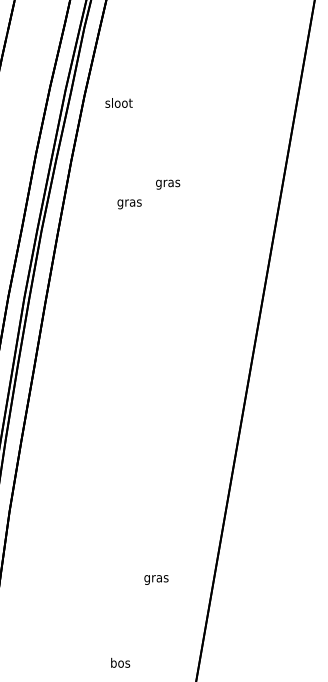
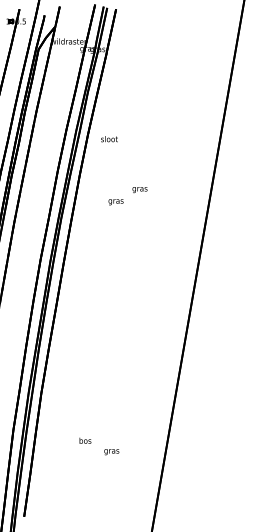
text: (156, 580) -> (111, 452), moved
text: (120, 662) -> (85, 440), moved

